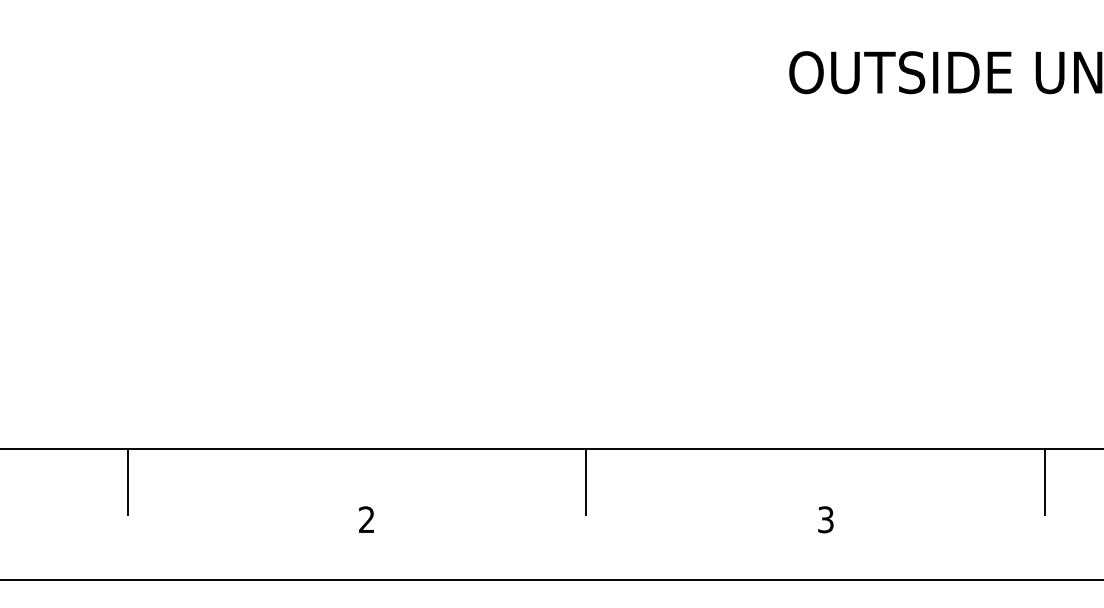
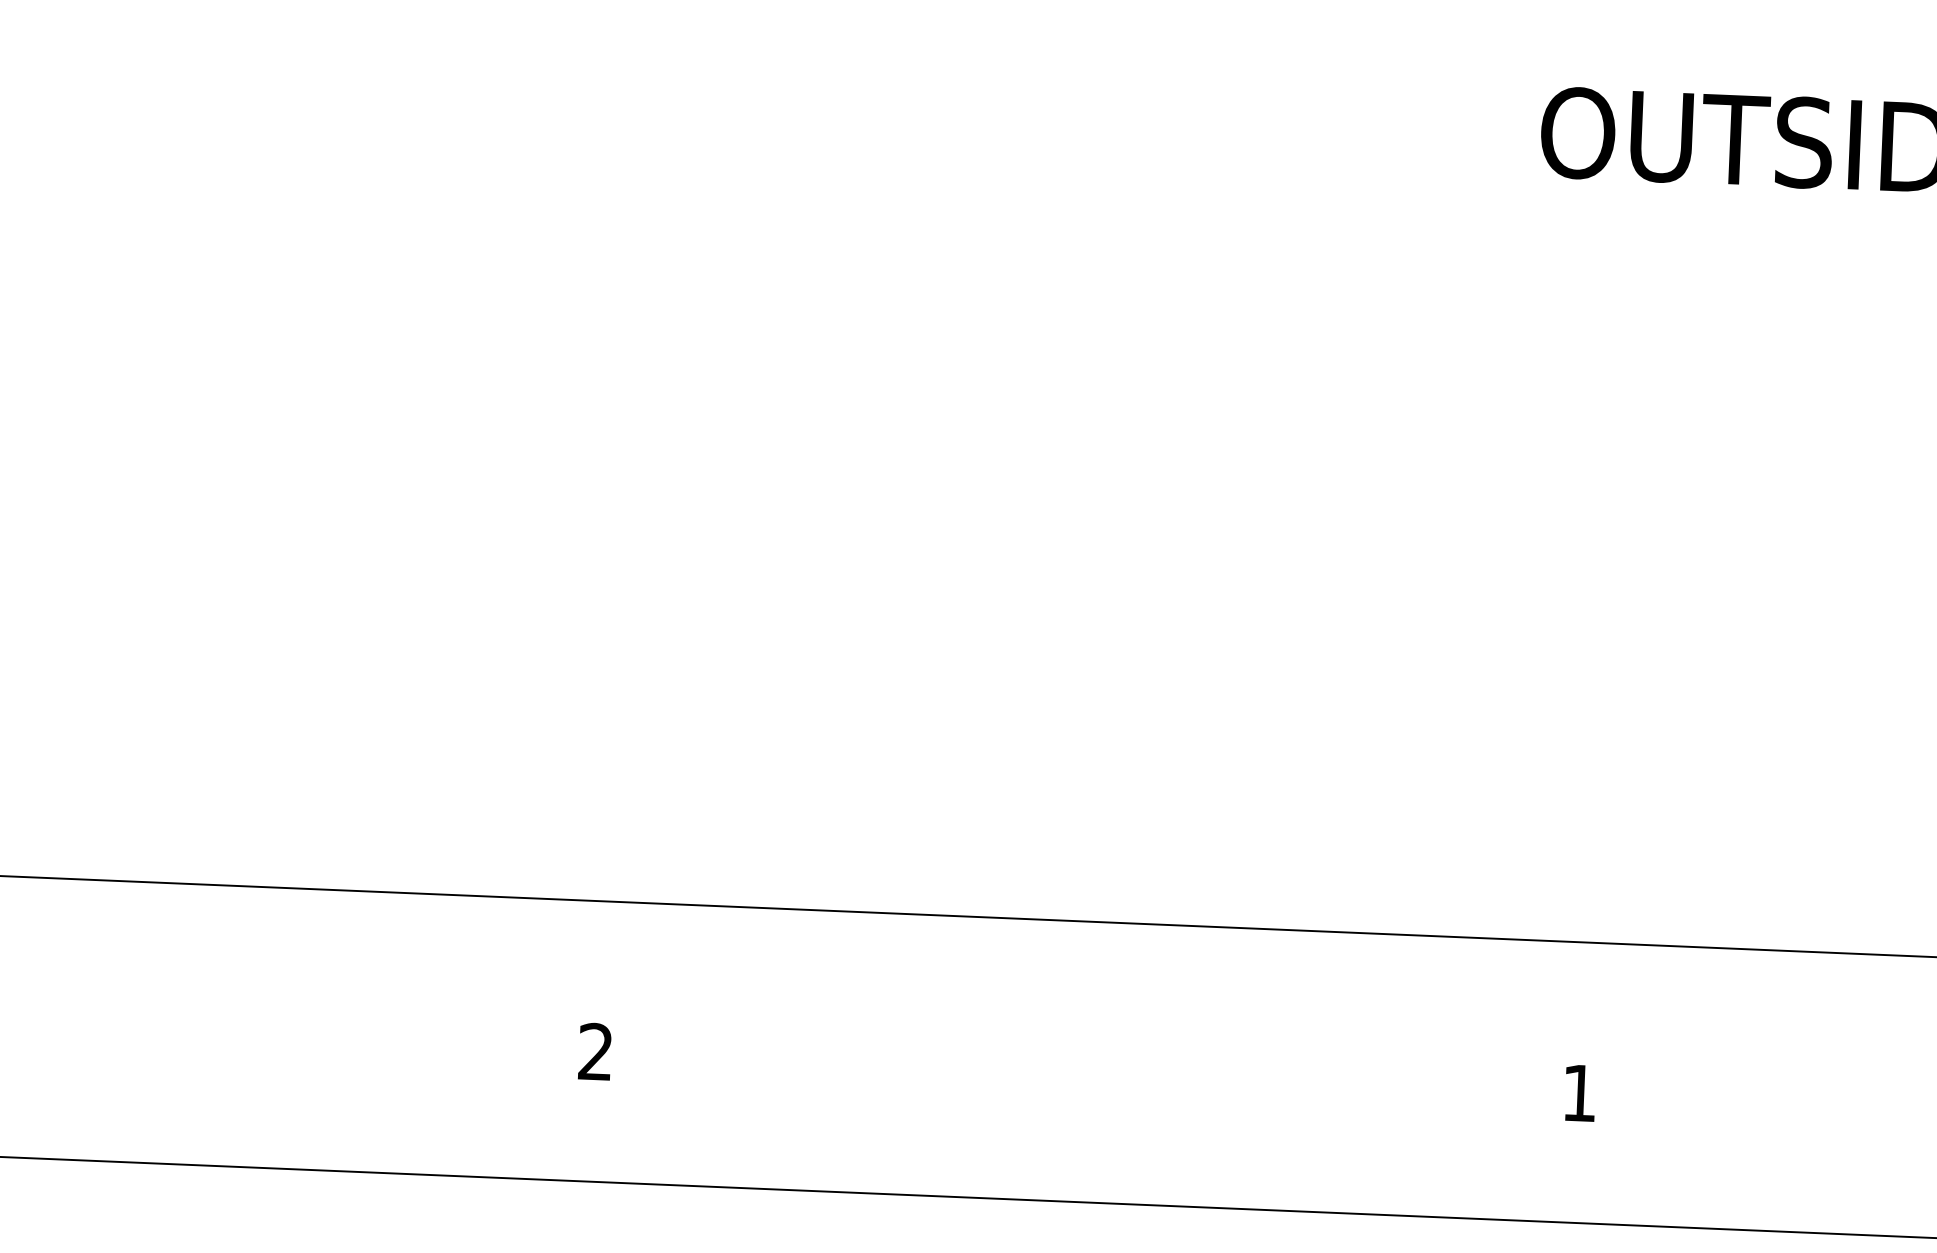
line: (127, 481) -> (86, 948), removed
line: (586, 481) -> (1069, 989), removed
text: (825, 519) -> (1578, 1092), 3 -> 1

